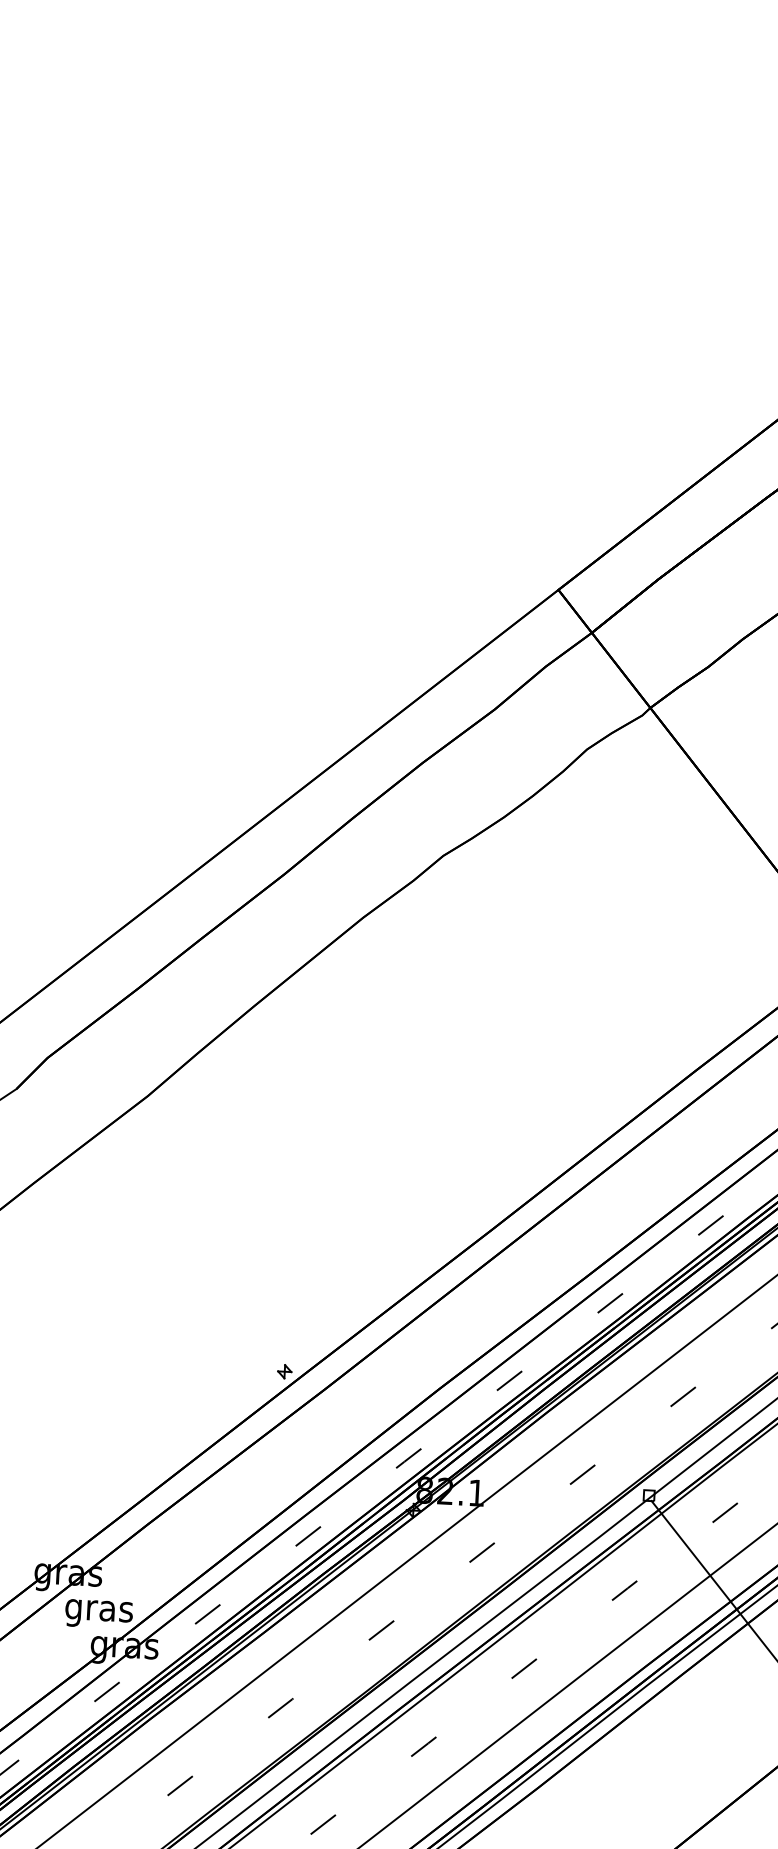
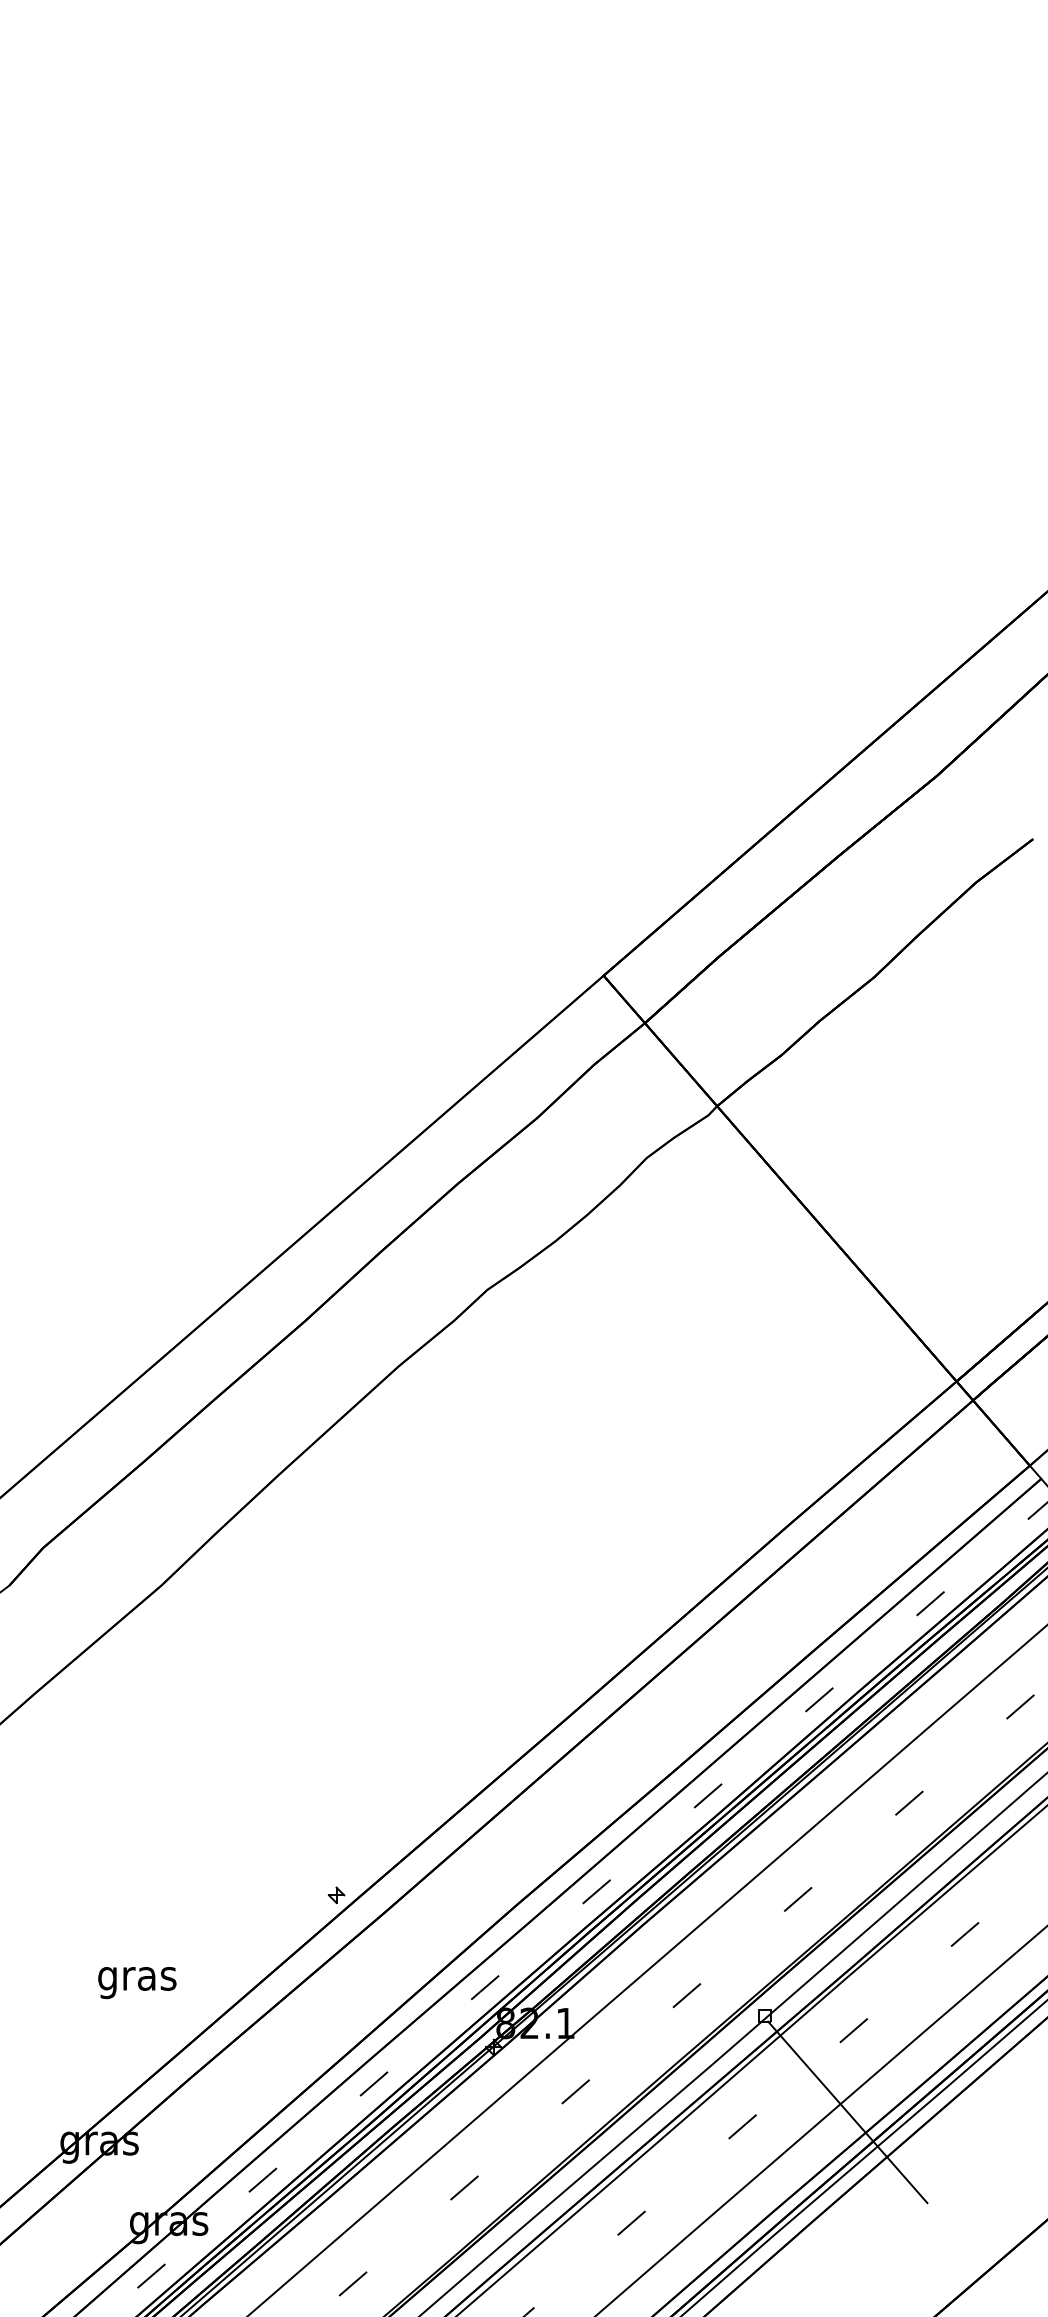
text: (99, 1614) -> (137, 1983), moved

